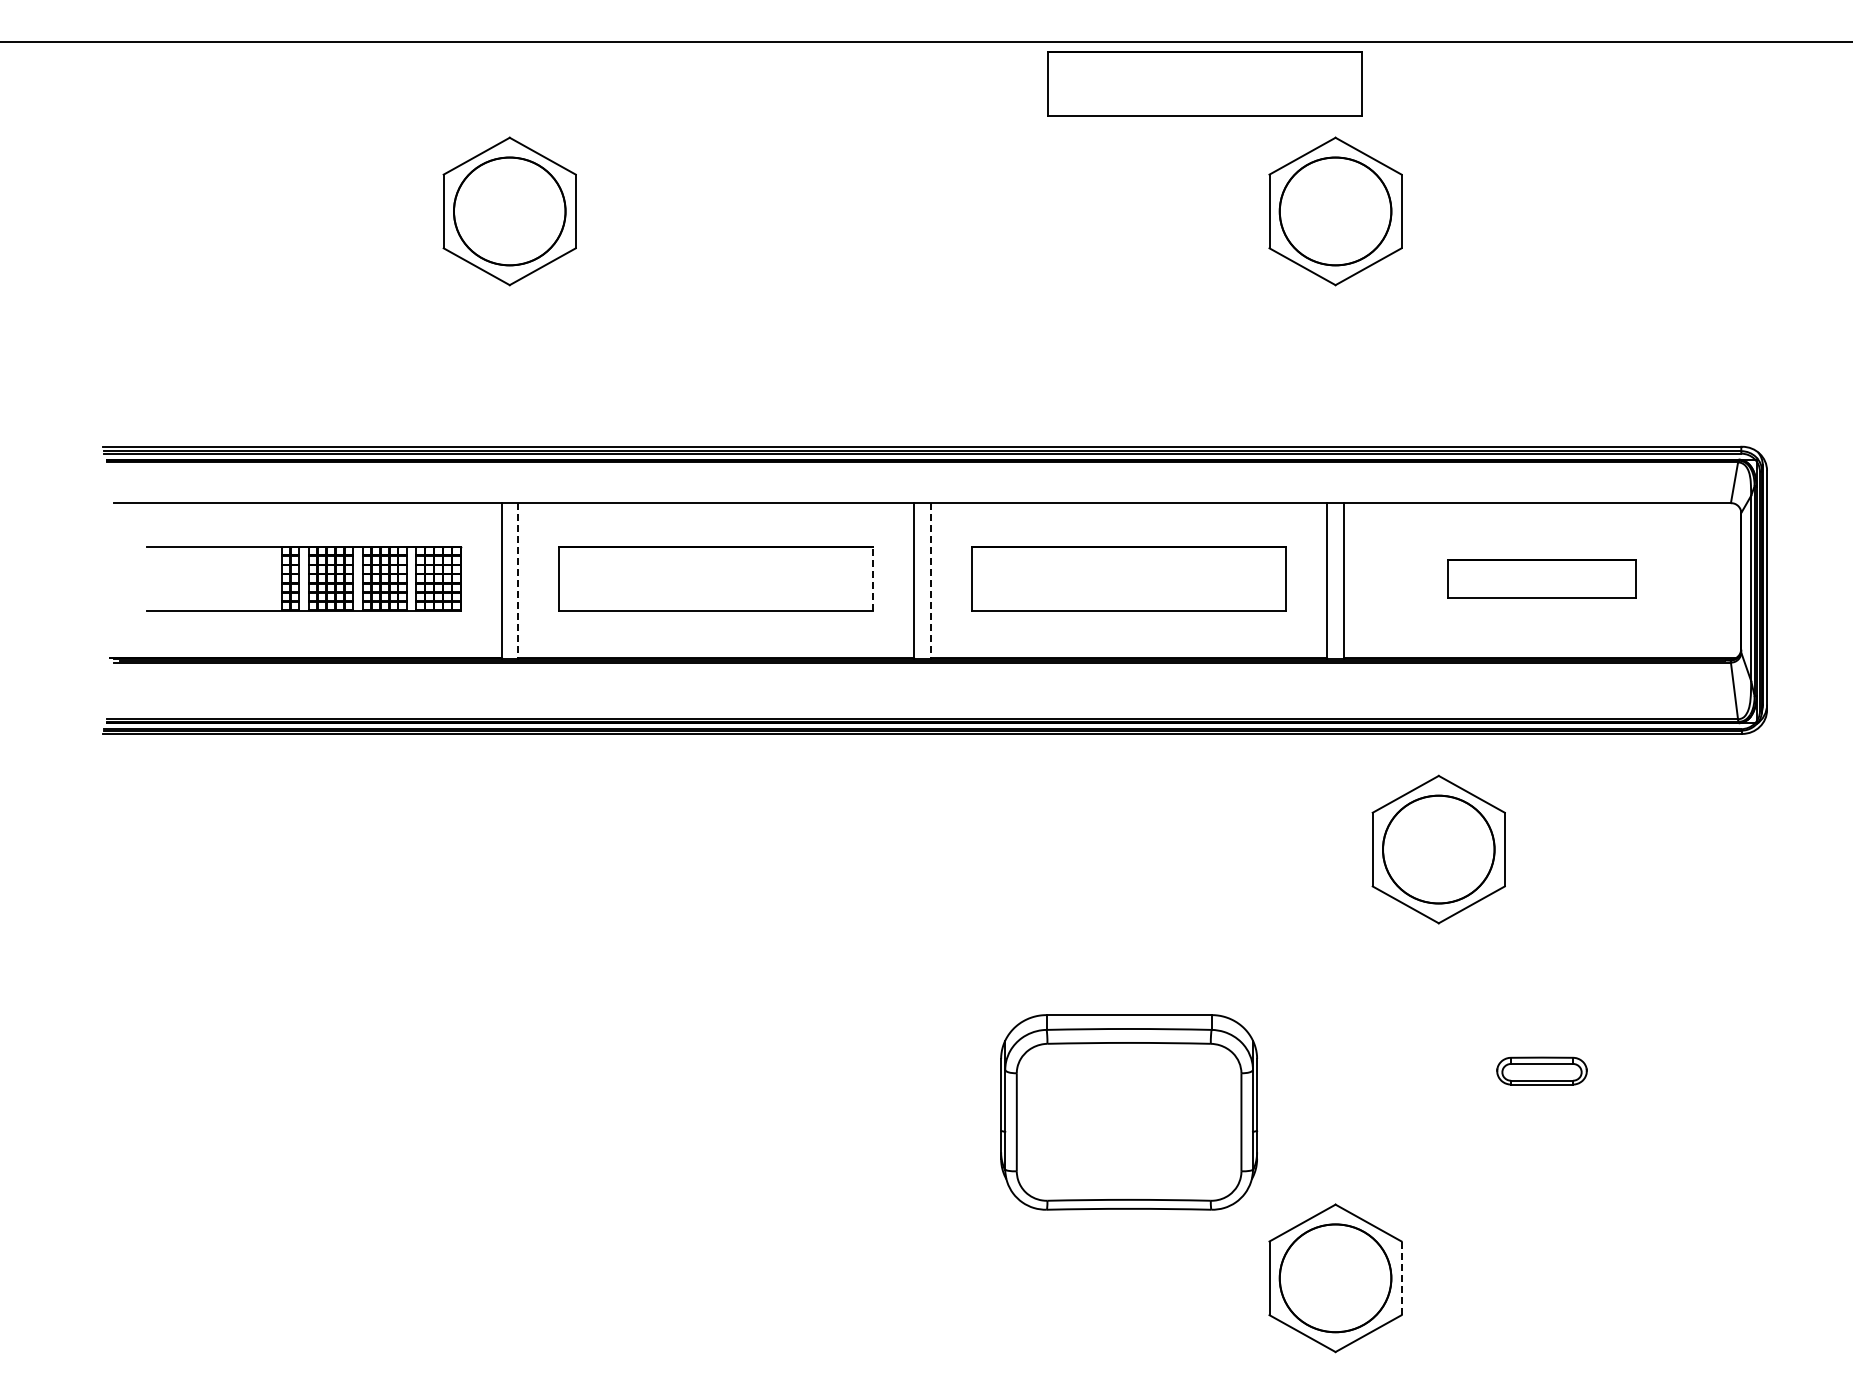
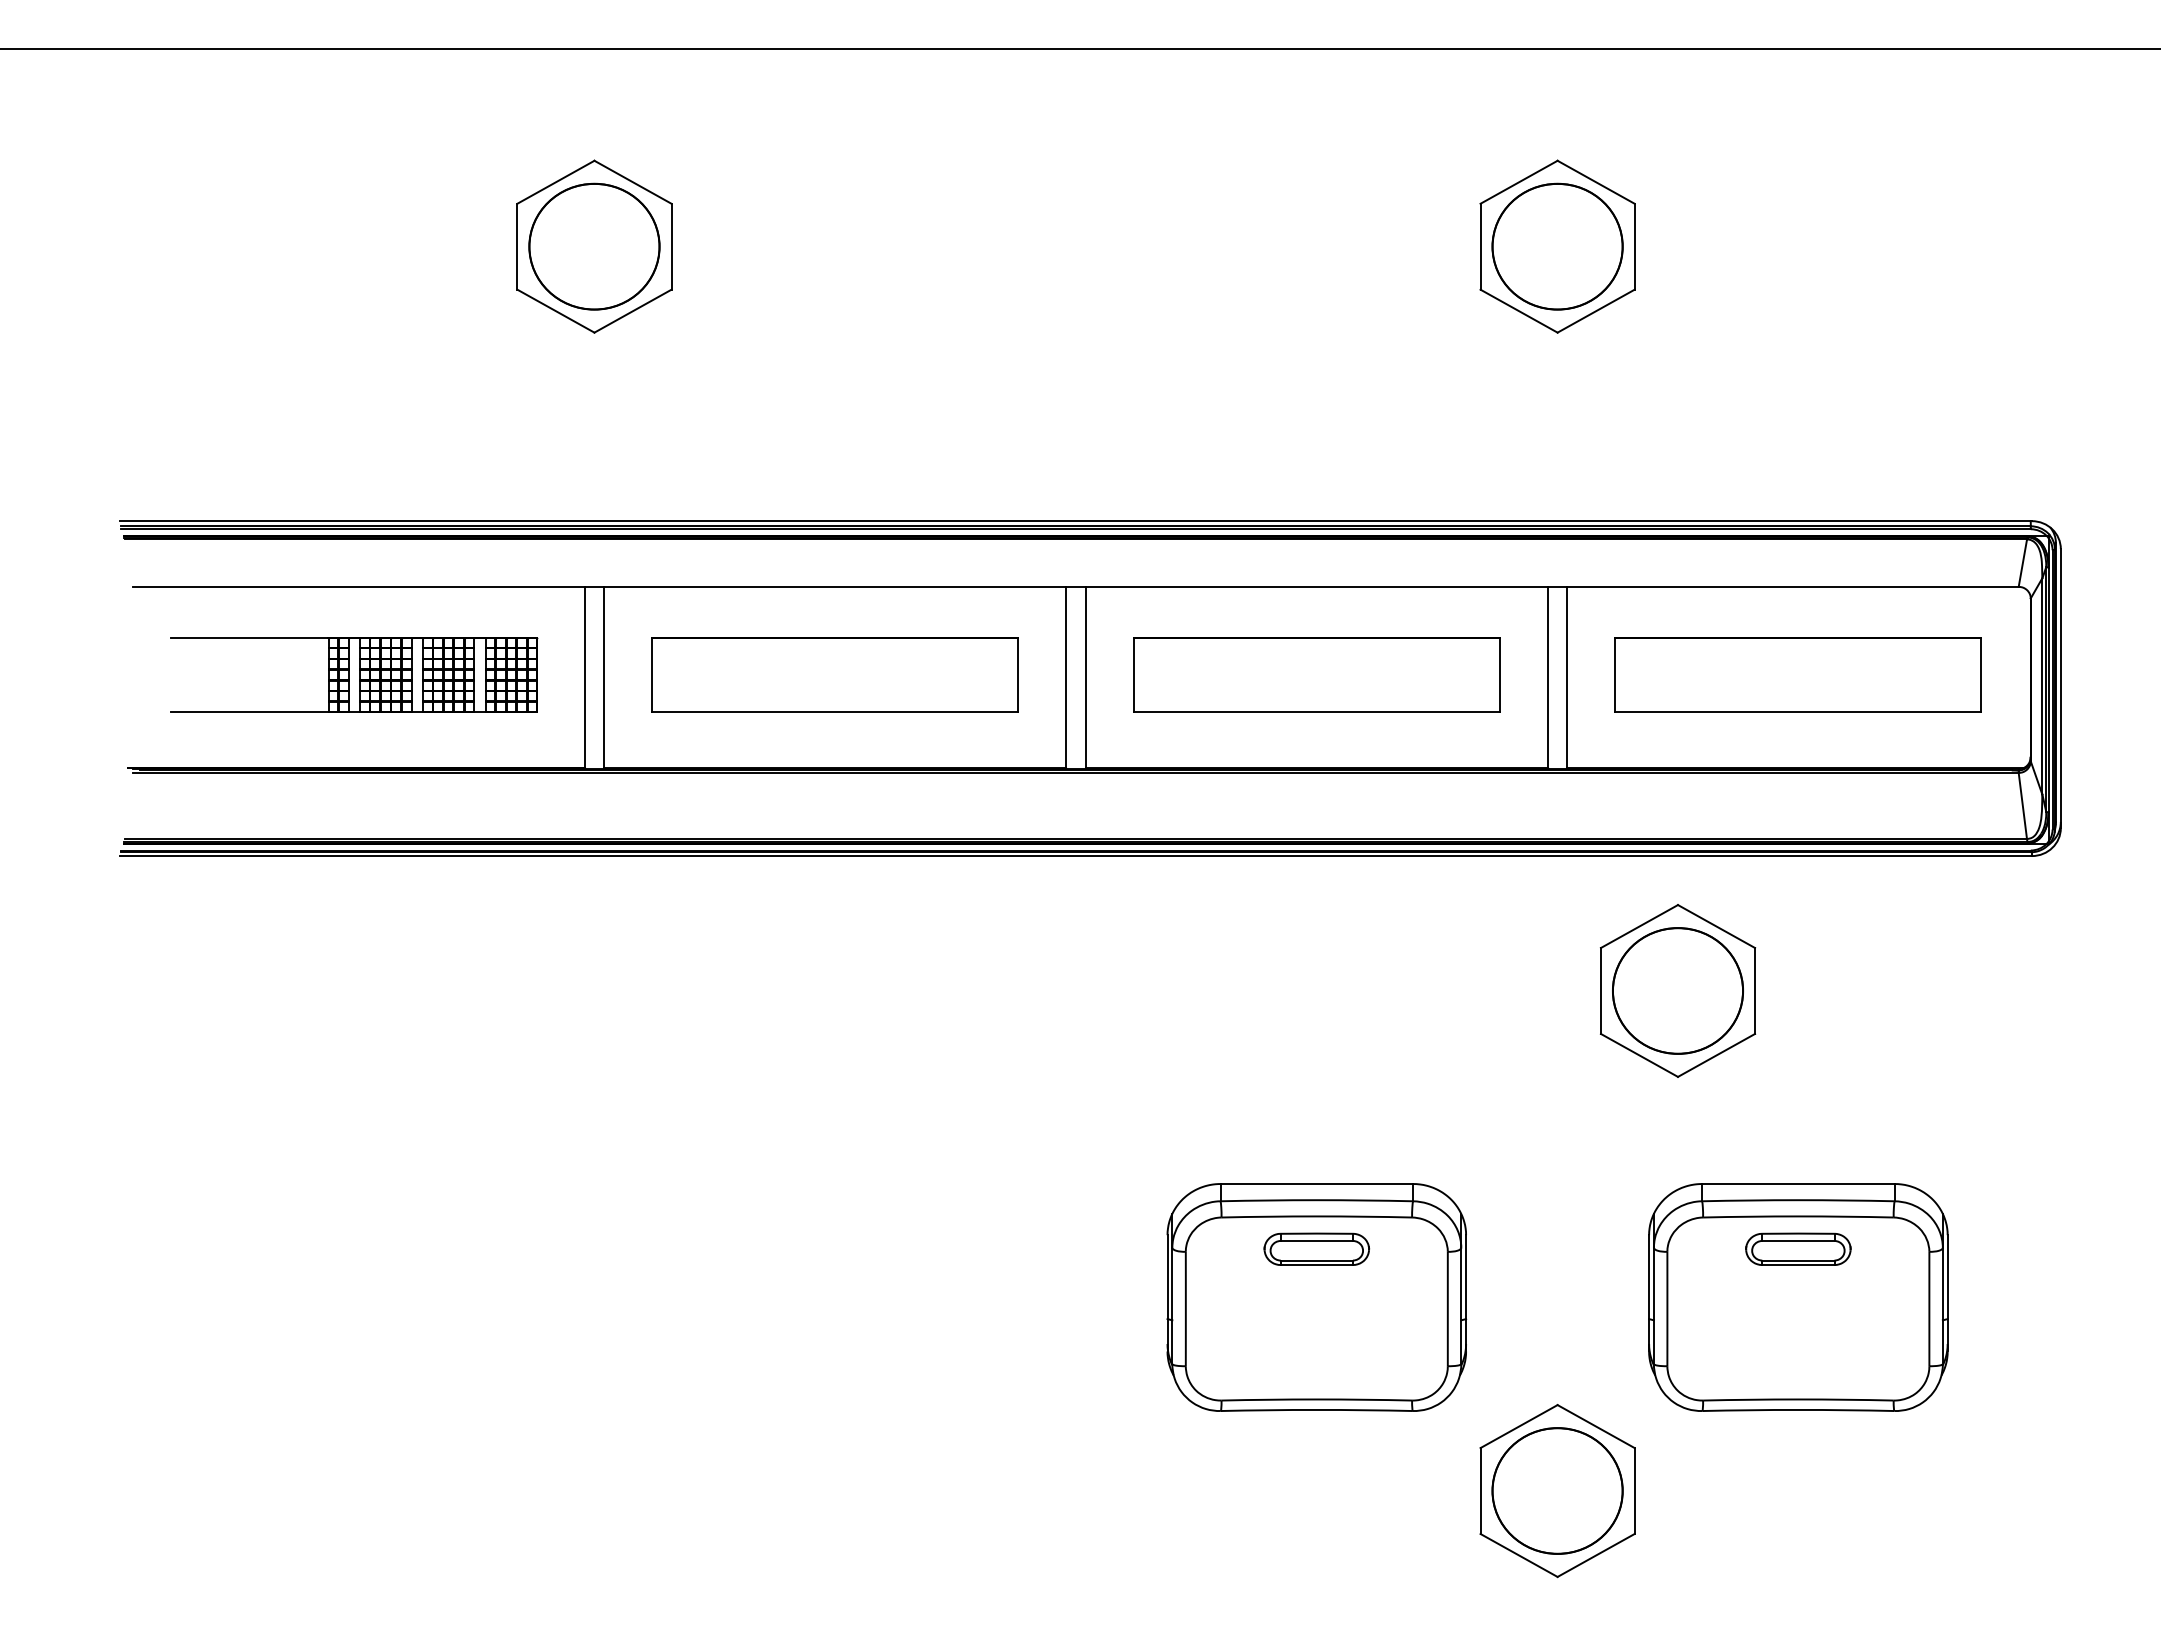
part: (1204, 83) -> (1404, 97), removed
line: (873, 578) -> (1018, 674), dashed -> solid
part: (1541, 578) -> (1797, 674), size x1.67
line: (518, 580) -> (604, 677), dashed -> solid
line: (930, 580) -> (1085, 677), dashed -> solid
part: (1128, 1070) -> (1316, 1248), added
part: (1541, 1112) -> (1797, 1297), added
line: (1401, 1278) -> (1634, 1491), dashed -> solid

